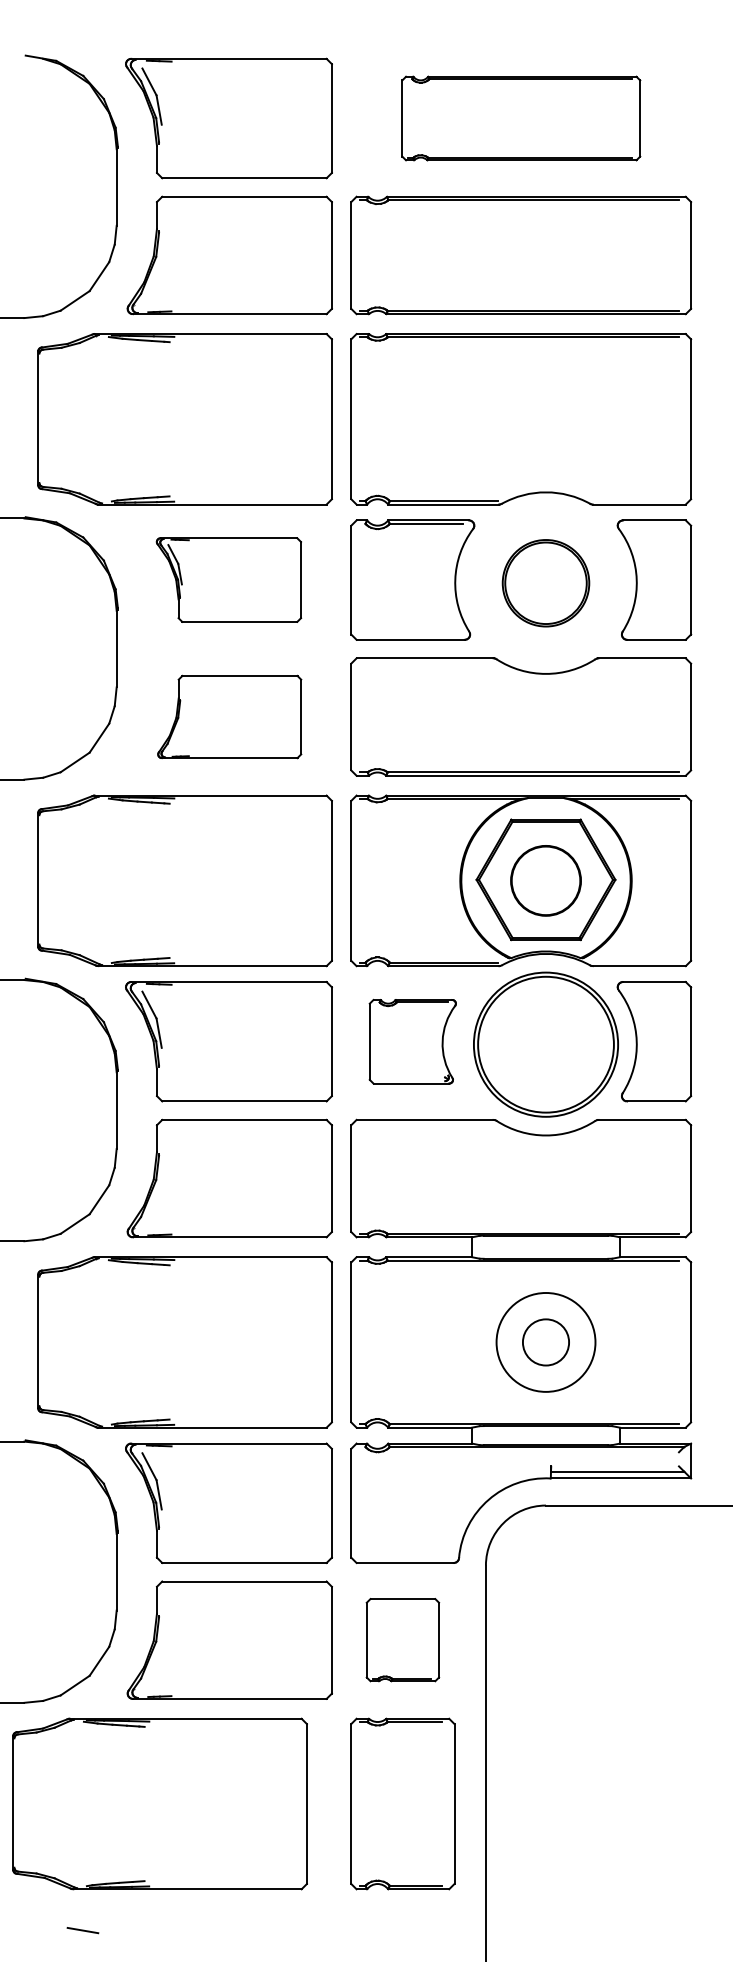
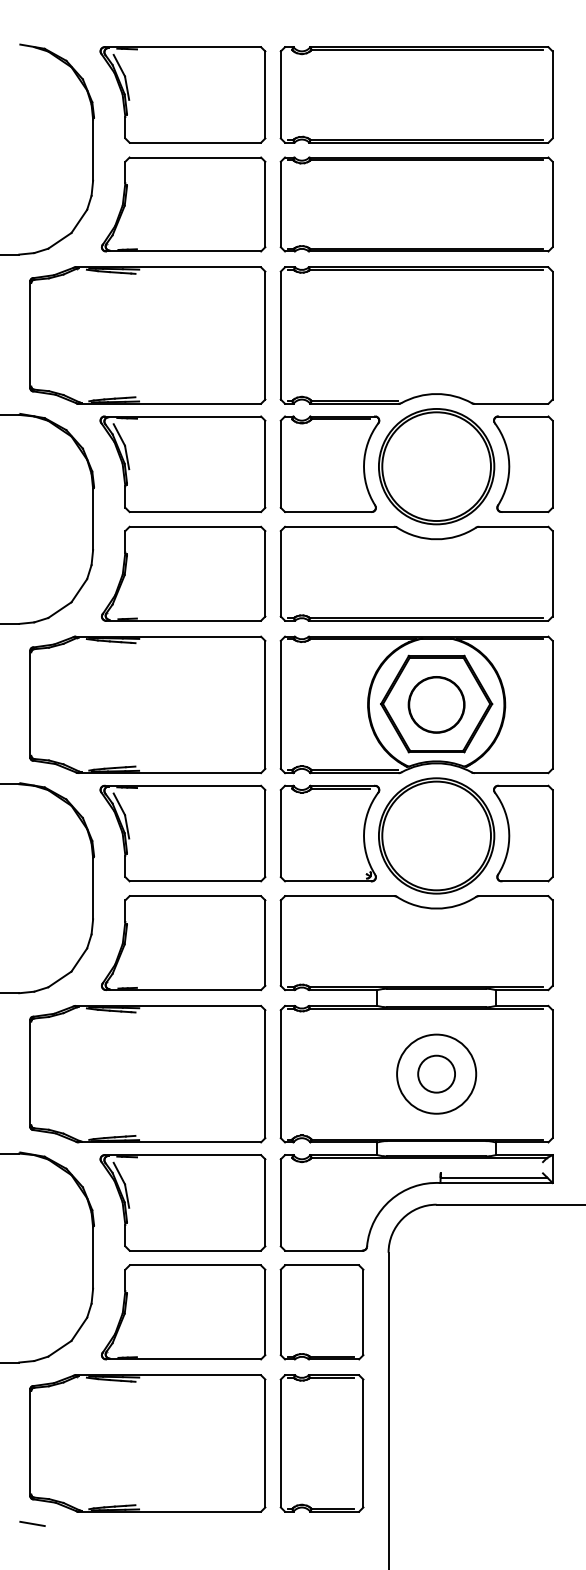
part: (521, 118) -> (417, 94), size x1.43
part: (228, 579) -> (182, 463), size x1.43
part: (545, 583) -> (436, 466), size x1.67
part: (229, 716) -> (183, 573), size x1.43
part: (412, 1041) -> (329, 833), size x1.43
part: (402, 1639) -> (321, 1311), size x1.43
part: (159, 1803) -> (147, 1443), moved
line: (82, 1930) -> (32, 1523), moved

